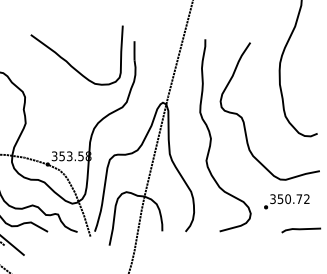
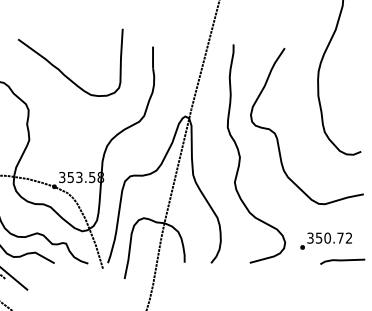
curve: (68, 62) -> (61, 70), moved
text: (286, 201) -> (325, 240), moved

